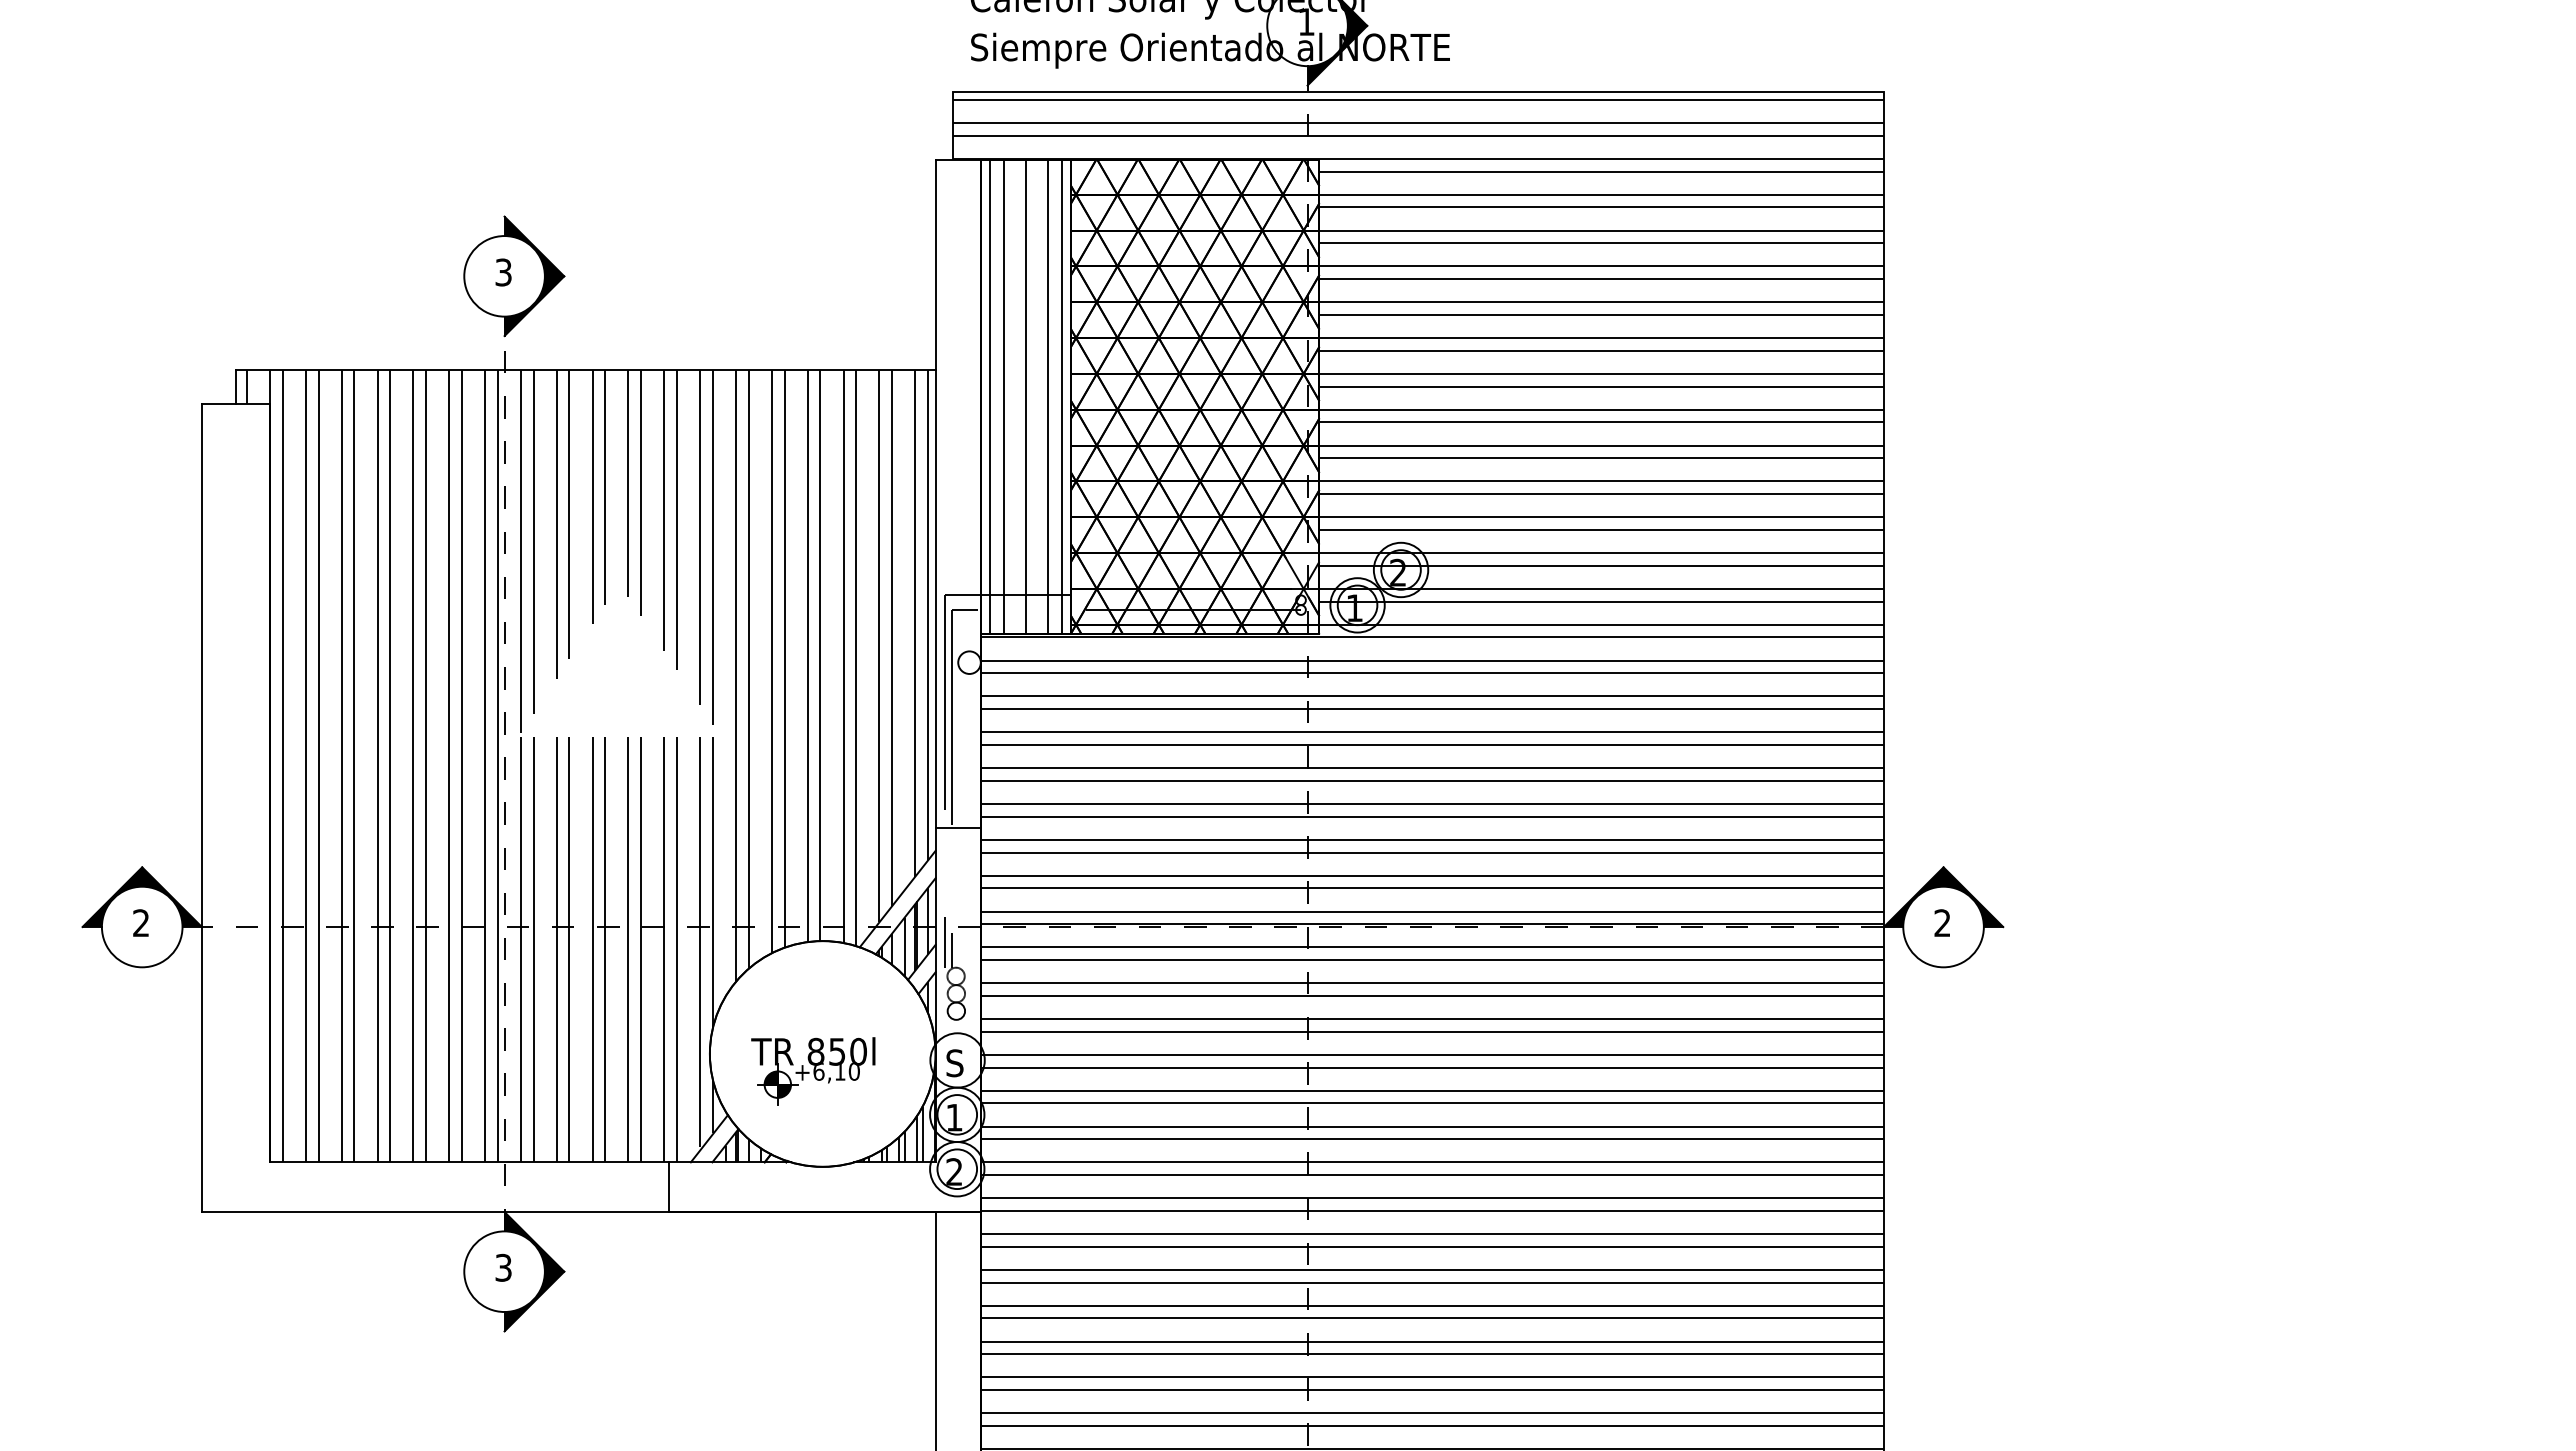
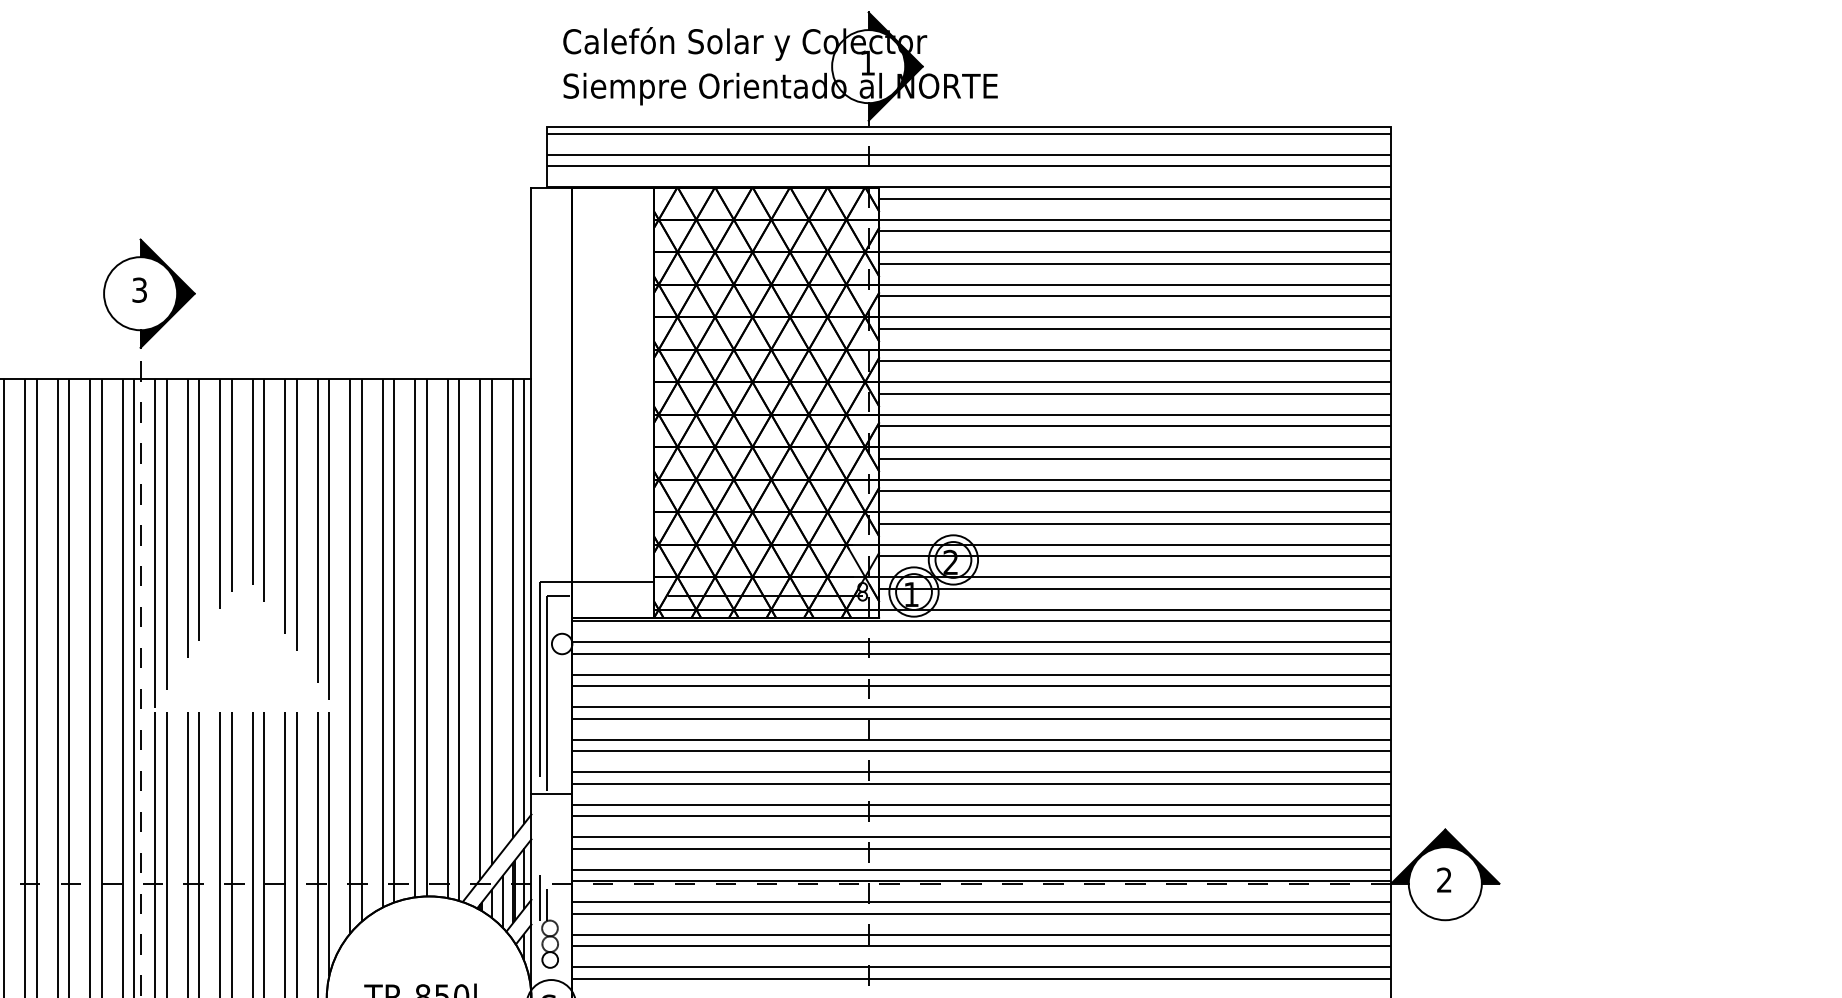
line: (989, 396) -> (580, 402), removed
line: (1004, 396) -> (593, 402), removed
line: (1025, 396) -> (612, 402), removed
line: (1047, 396) -> (632, 402), removed
line: (1062, 396) -> (646, 402), removed

